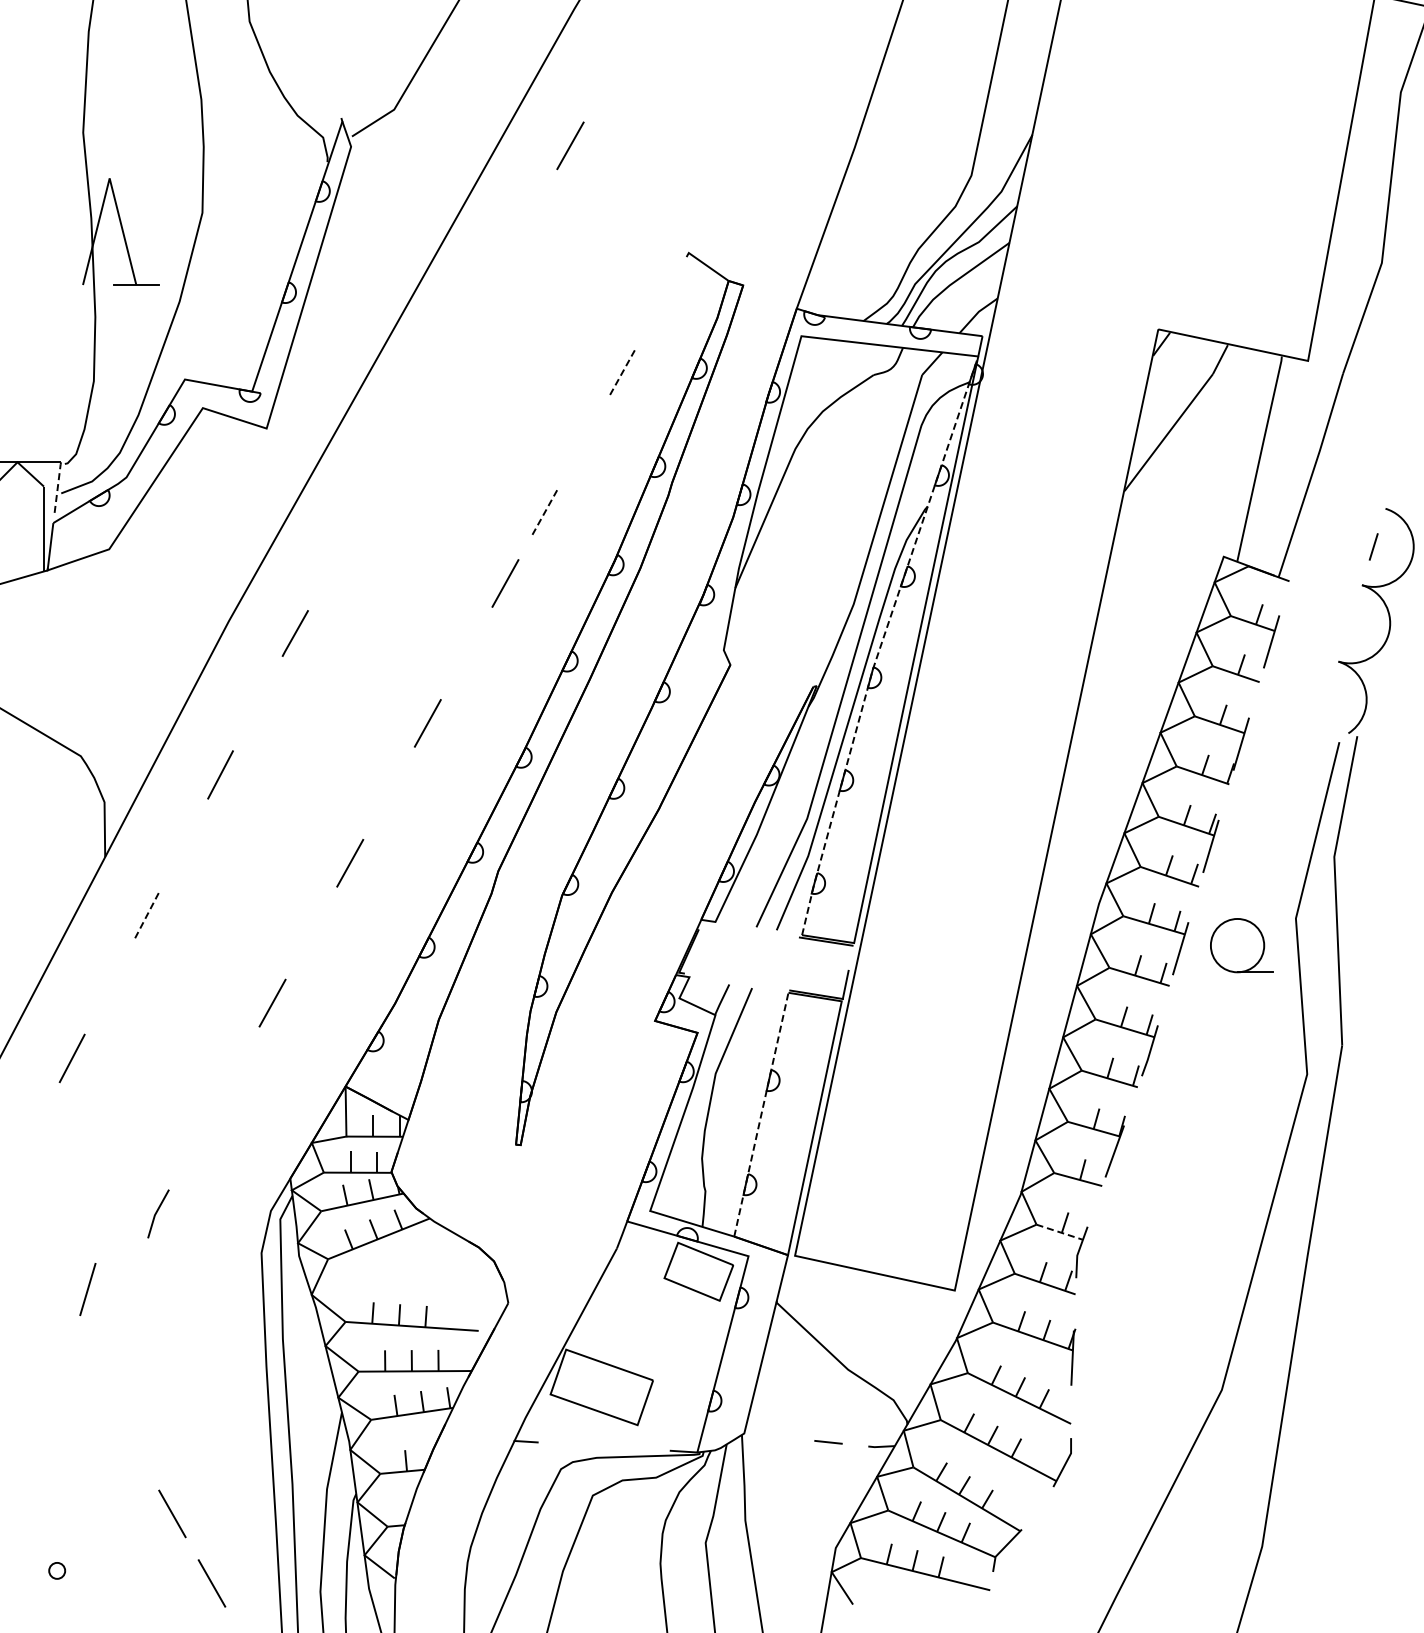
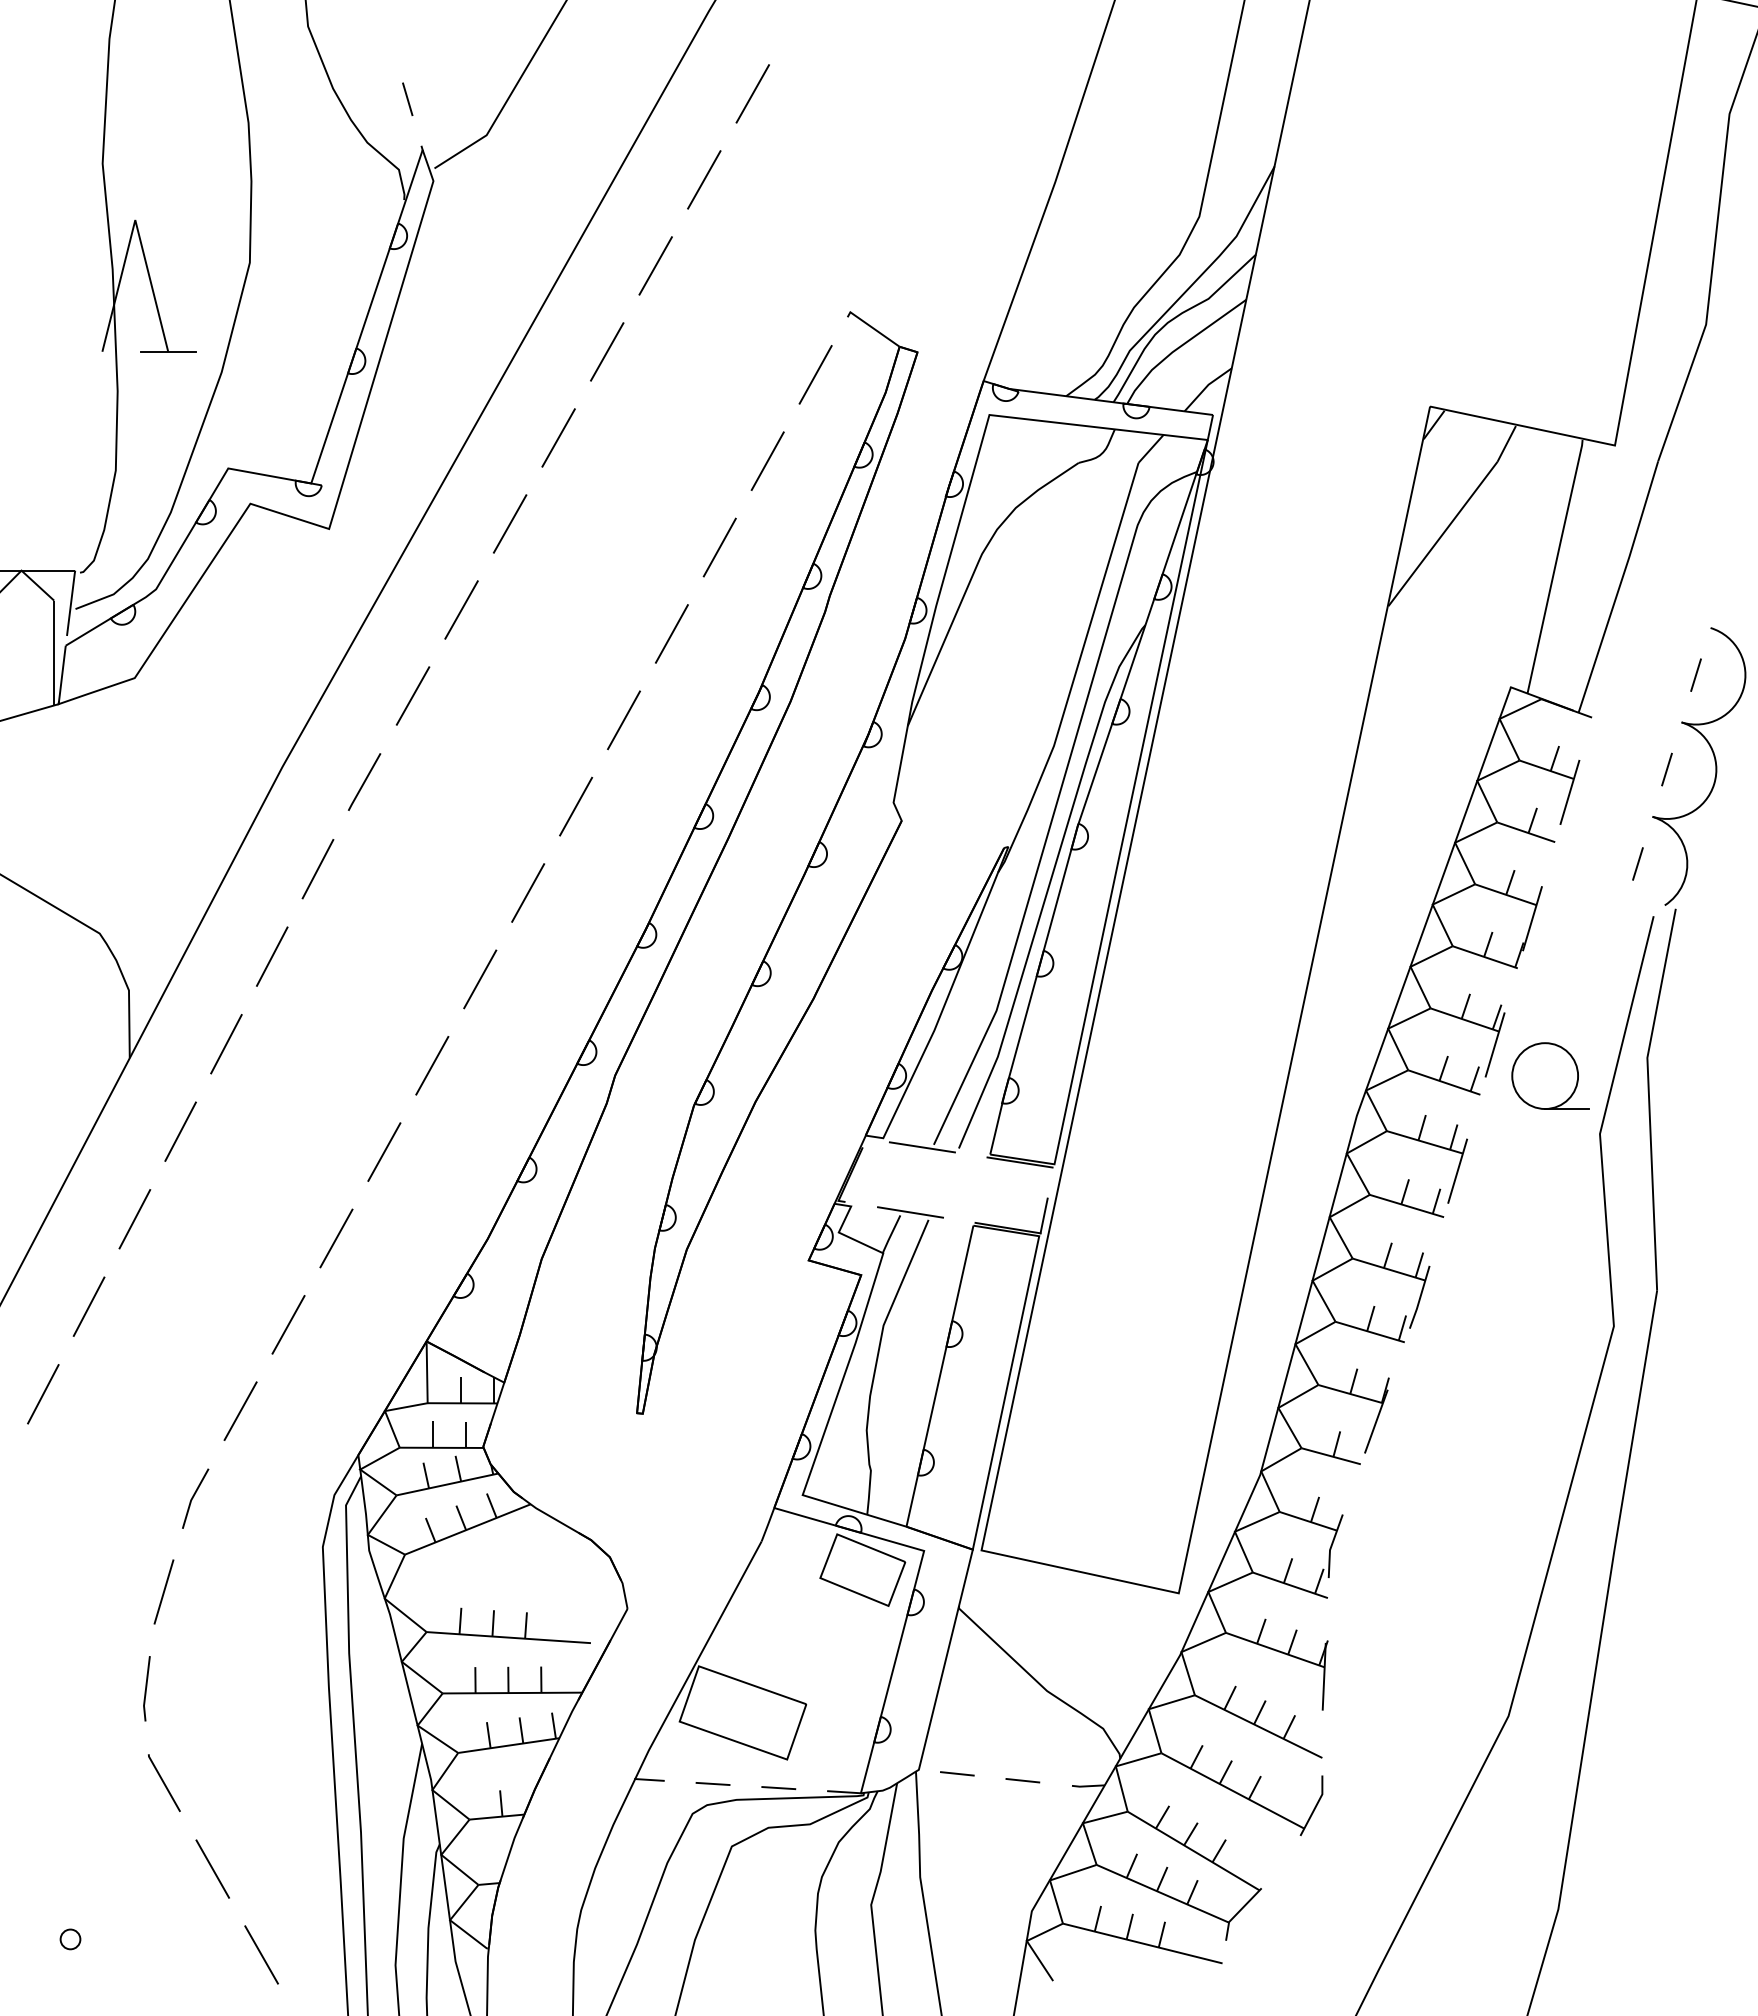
line: (609, 75) -> (752, 93), added
line: (330, 80) -> (407, 99), added
line: (531, 215) -> (656, 265), added
line: (491, 284) -> (606, 351), added
line: (660, 303) -> (815, 374), added
line: (452, 354) -> (558, 437), added
line: (621, 373) -> (767, 461), dashed -> solid
line: (413, 424) -> (510, 523), added
line: (583, 443) -> (720, 547), added
line: (57, 489) -> (70, 604), dashed -> solid
line: (373, 493) -> (461, 609), added
line: (544, 513) -> (672, 633), dashed -> solid
line: (334, 563) -> (412, 695), added
line: (1350, 623) -> (1667, 769), added
line: (881, 643) -> (1088, 794), dashed -> solid
line: (466, 653) -> (575, 806), added
line: (1326, 699) -> (1637, 863), added
line: (257, 703) -> (317, 868), added
line: (388, 793) -> (479, 979), added
line: (183, 845) -> (226, 1043), added
line: (146, 916) -> (180, 1131), dashed -> solid
line: (746, 929) -> (921, 1147), added
line: (311, 932) -> (384, 1151), added
part: (1241, 945) -> (1550, 1075), moved
line: (737, 981) -> (910, 1211), added
line: (108, 987) -> (133, 1219), added
line: (233, 1072) -> (288, 1324), added
line: (761, 1113) -> (940, 1374), dashed -> solid
line: (34, 1128) -> (42, 1393), added
line: (194, 1142) -> (240, 1410), added
line: (1060, 1232) -> (1309, 1521), dashed -> solid
line: (87, 1289) -> (163, 1592), moved
line: (118, 1367) -> (146, 1688), added
line: (775, 1436) -> (957, 1773), added
line: (132, 1444) -> (163, 1783), added
line: (577, 1444) -> (712, 1783), added
line: (630, 1448) -> (778, 1788), added

